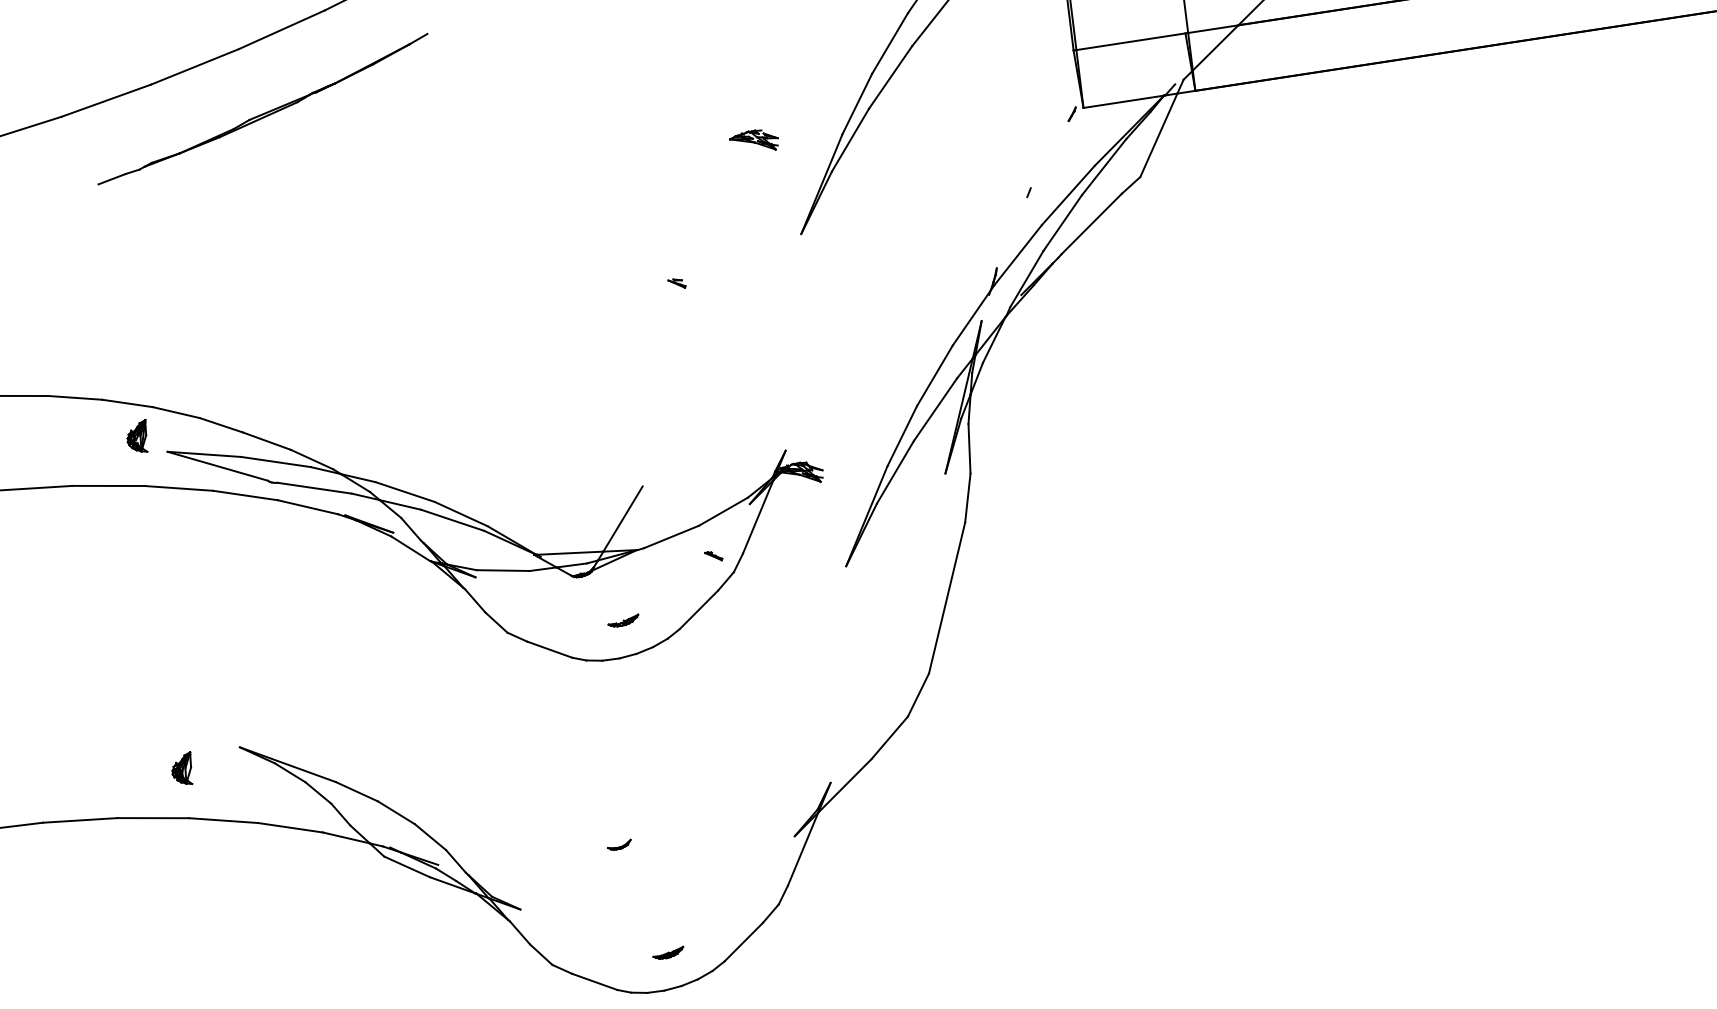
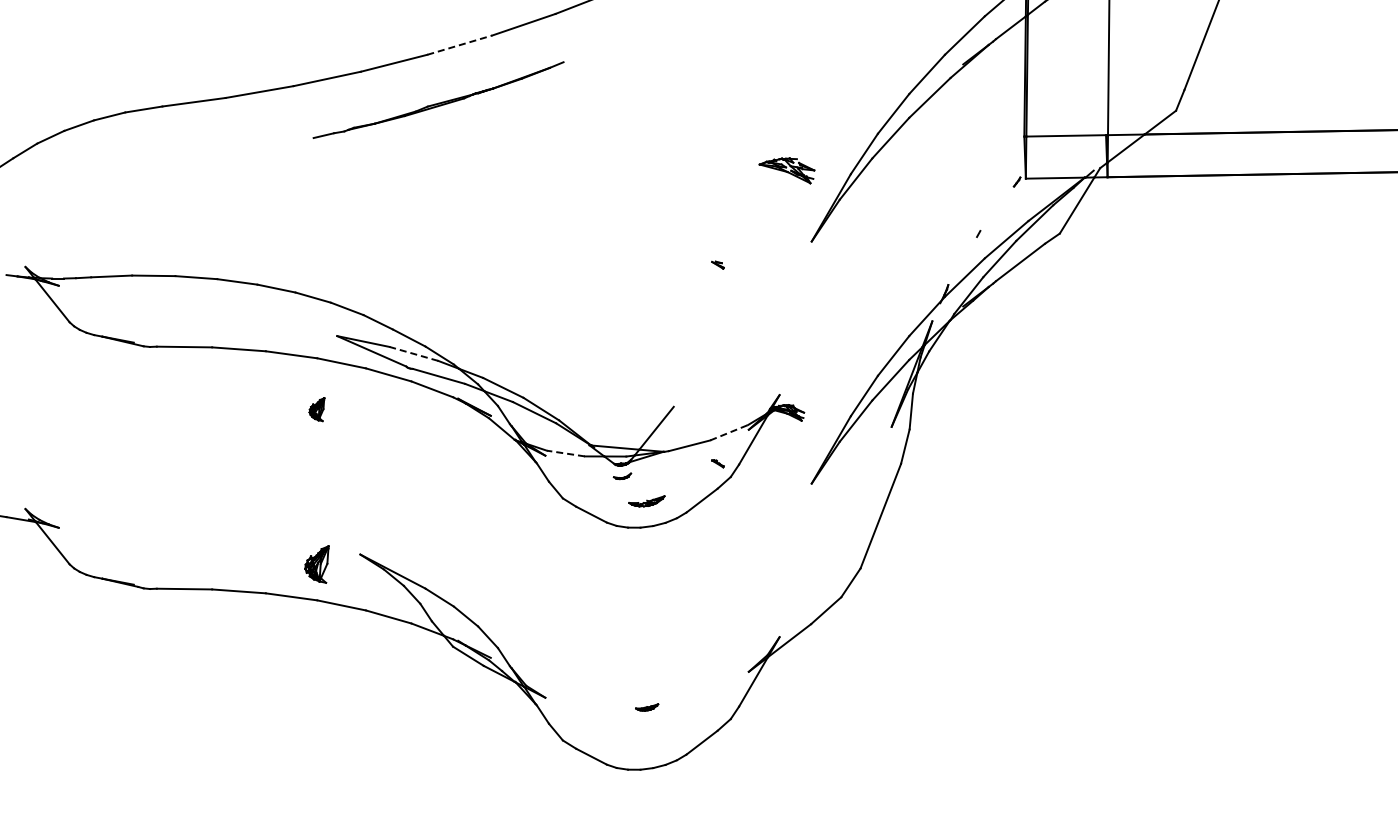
line: (281, 30) -> (459, 45), solid -> dashed
part: (753, 141) -> (786, 170), size x1.6
part: (136, 436) -> (316, 409), moved
line: (275, 461) -> (413, 353), solid -> dashed
line: (723, 511) -> (729, 432), solid -> dashed
line: (502, 570) -> (565, 453), solid -> dashed
part: (624, 621) -> (647, 501), size x1.6
part: (181, 769) -> (316, 564), size x1.6
part: (619, 845) -> (622, 476), moved
part: (669, 953) -> (647, 707), moved

